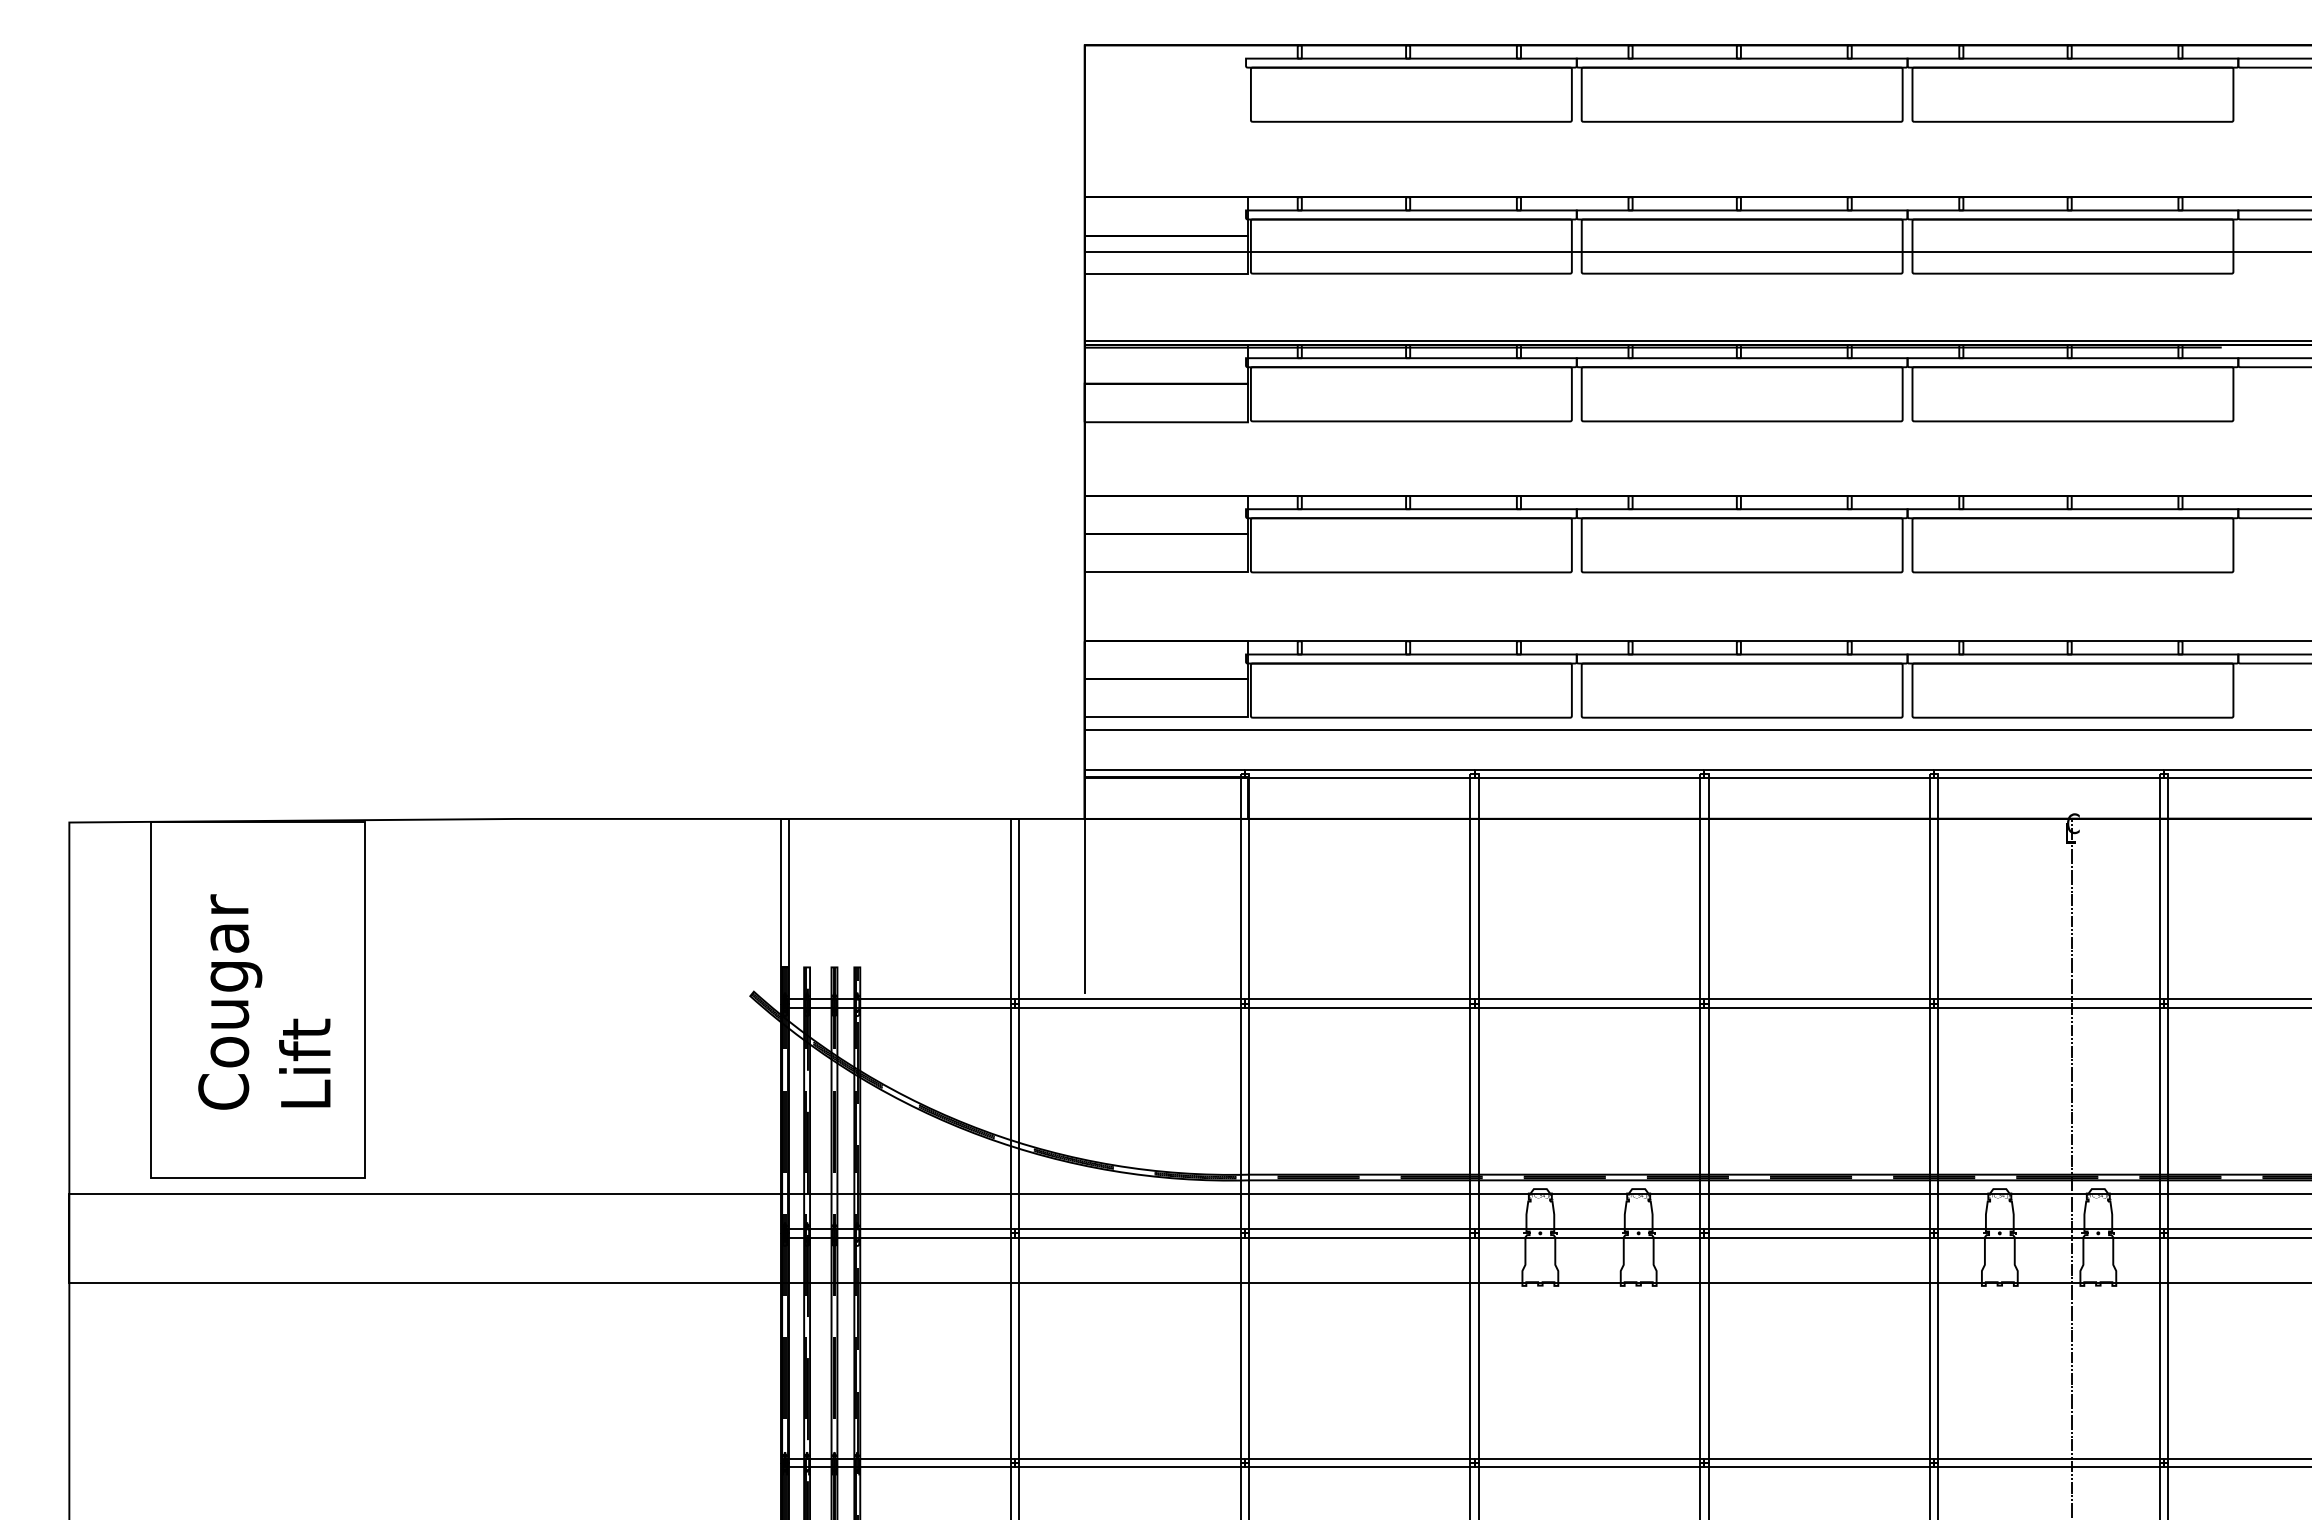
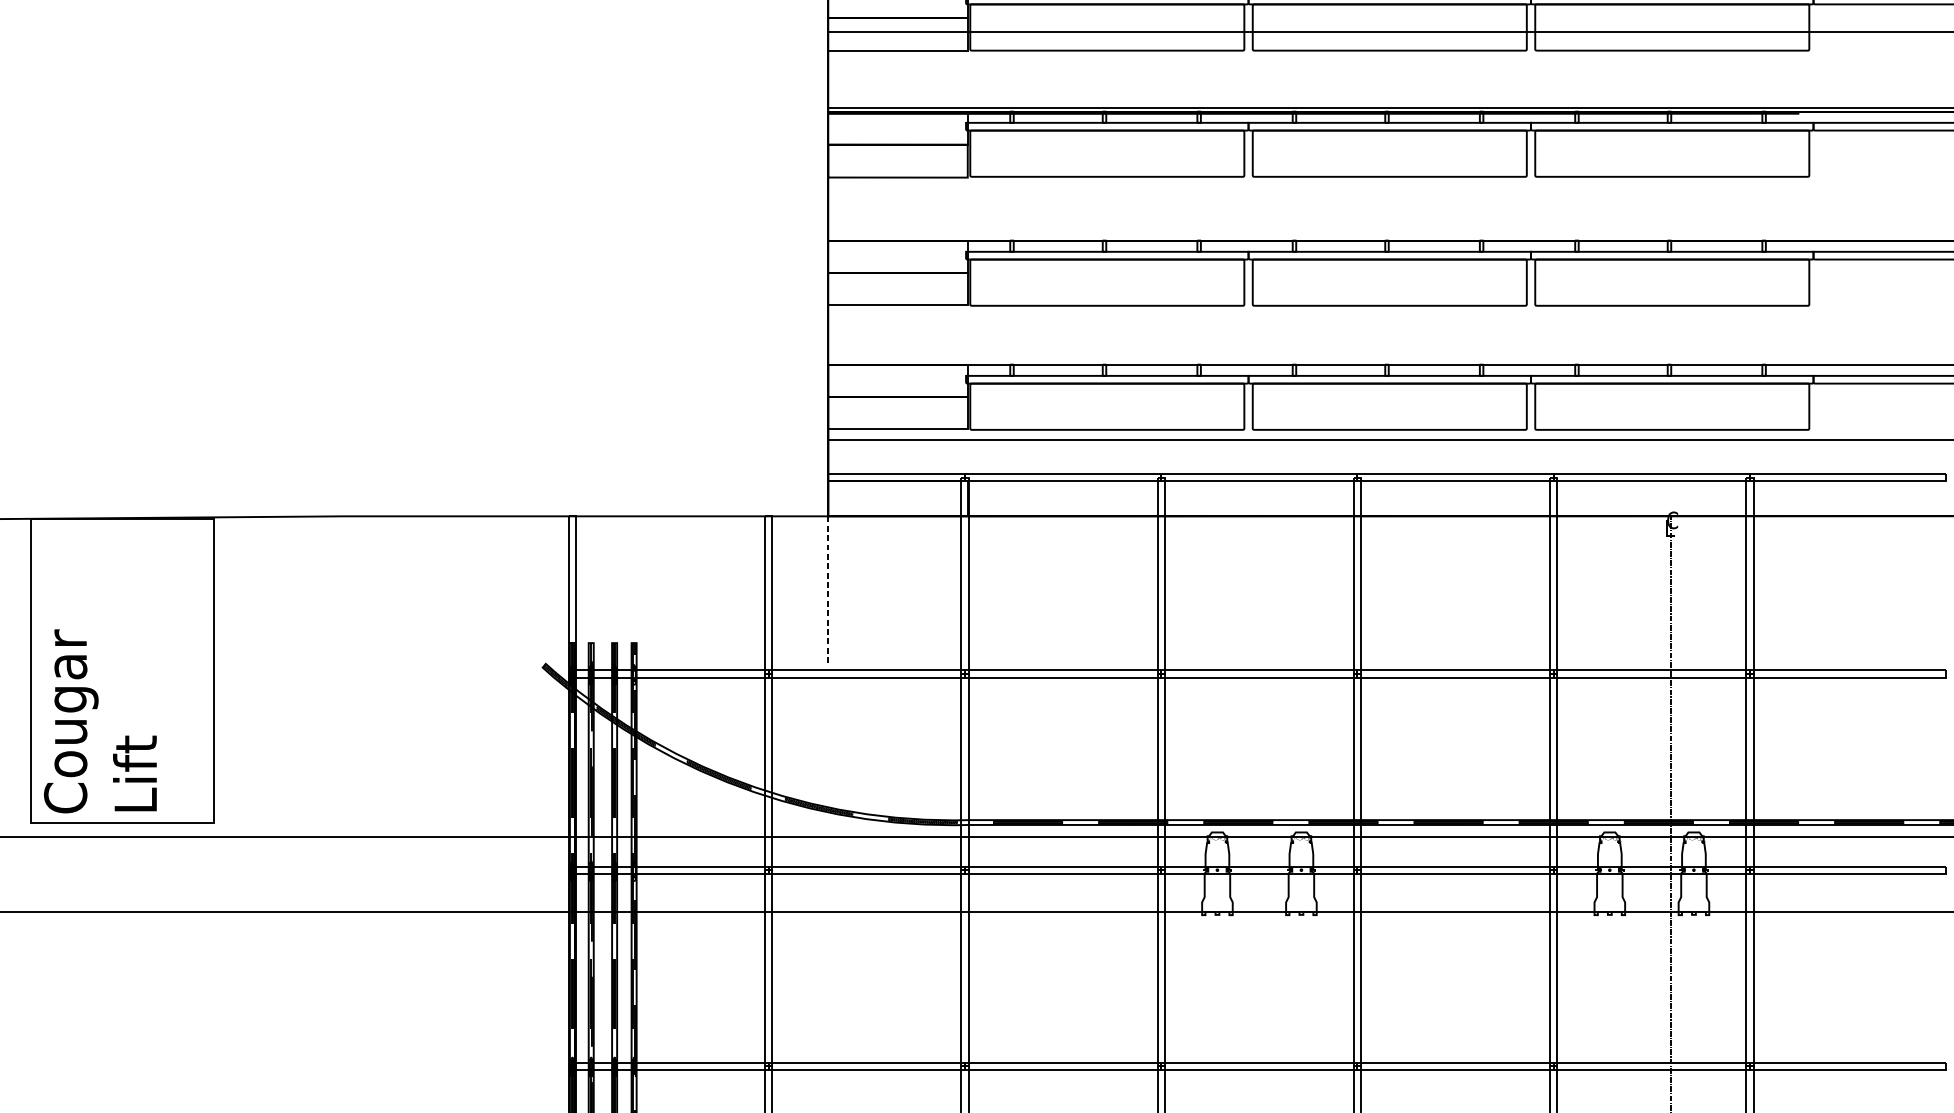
line: (1084, 906) -> (828, 591), solid -> dashed
text: (264, 1001) -> (100, 720), moved

